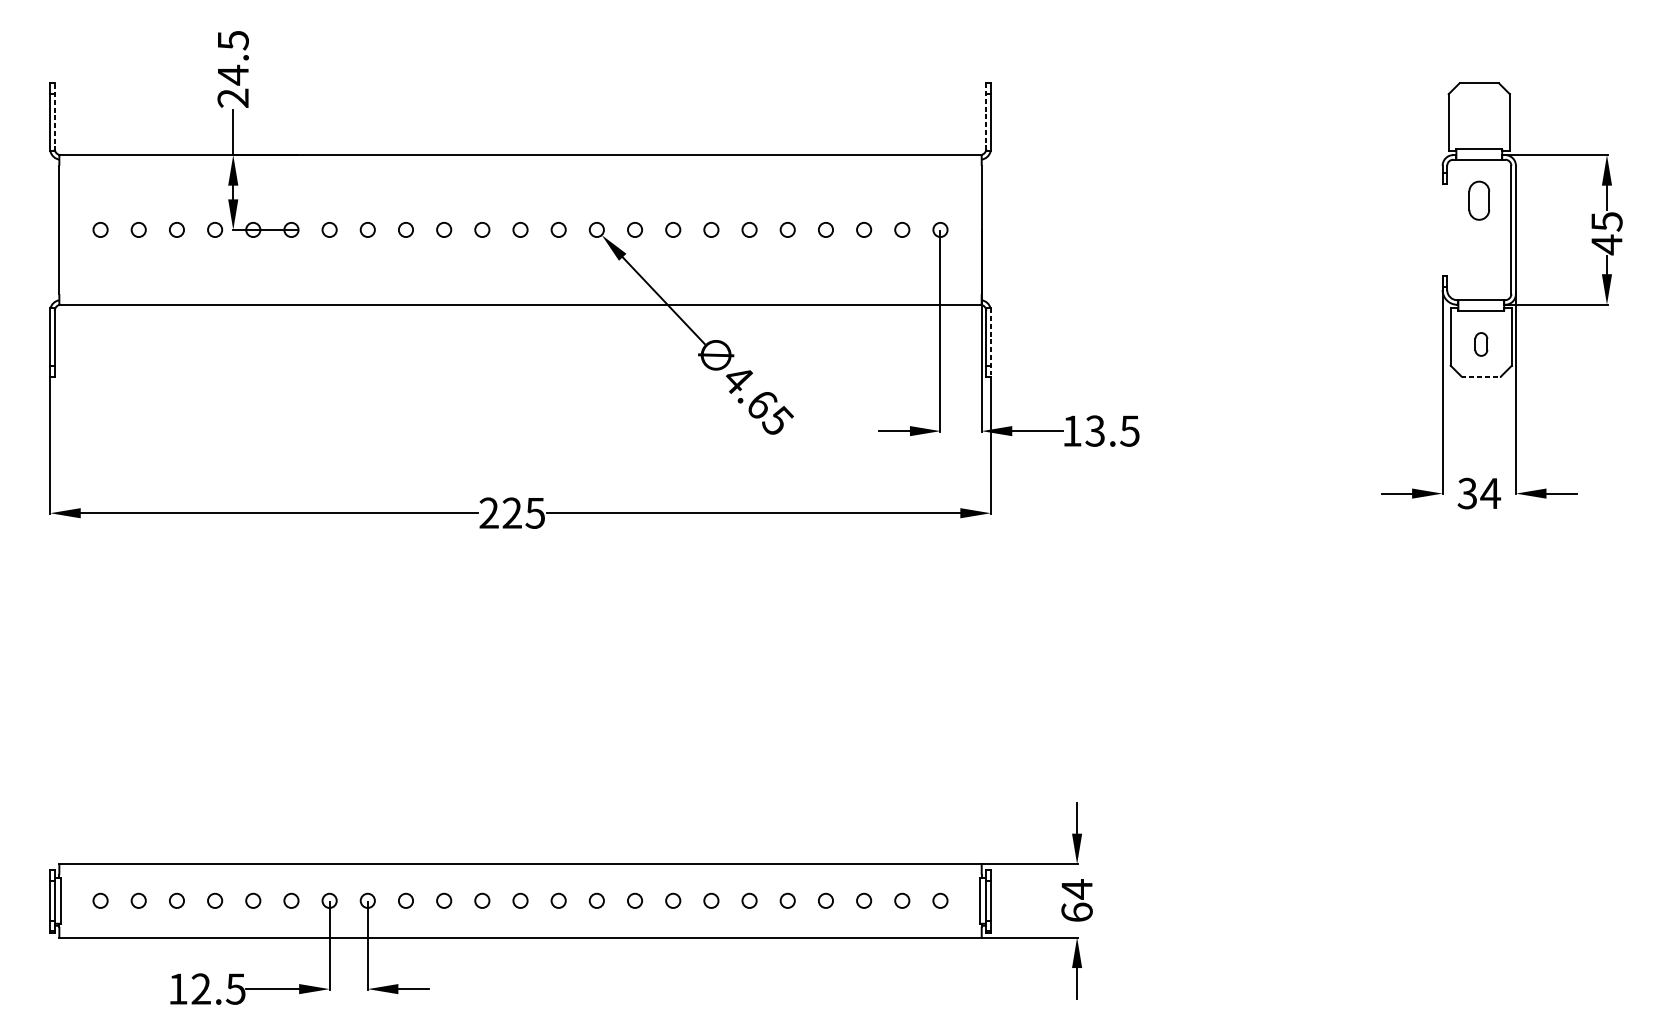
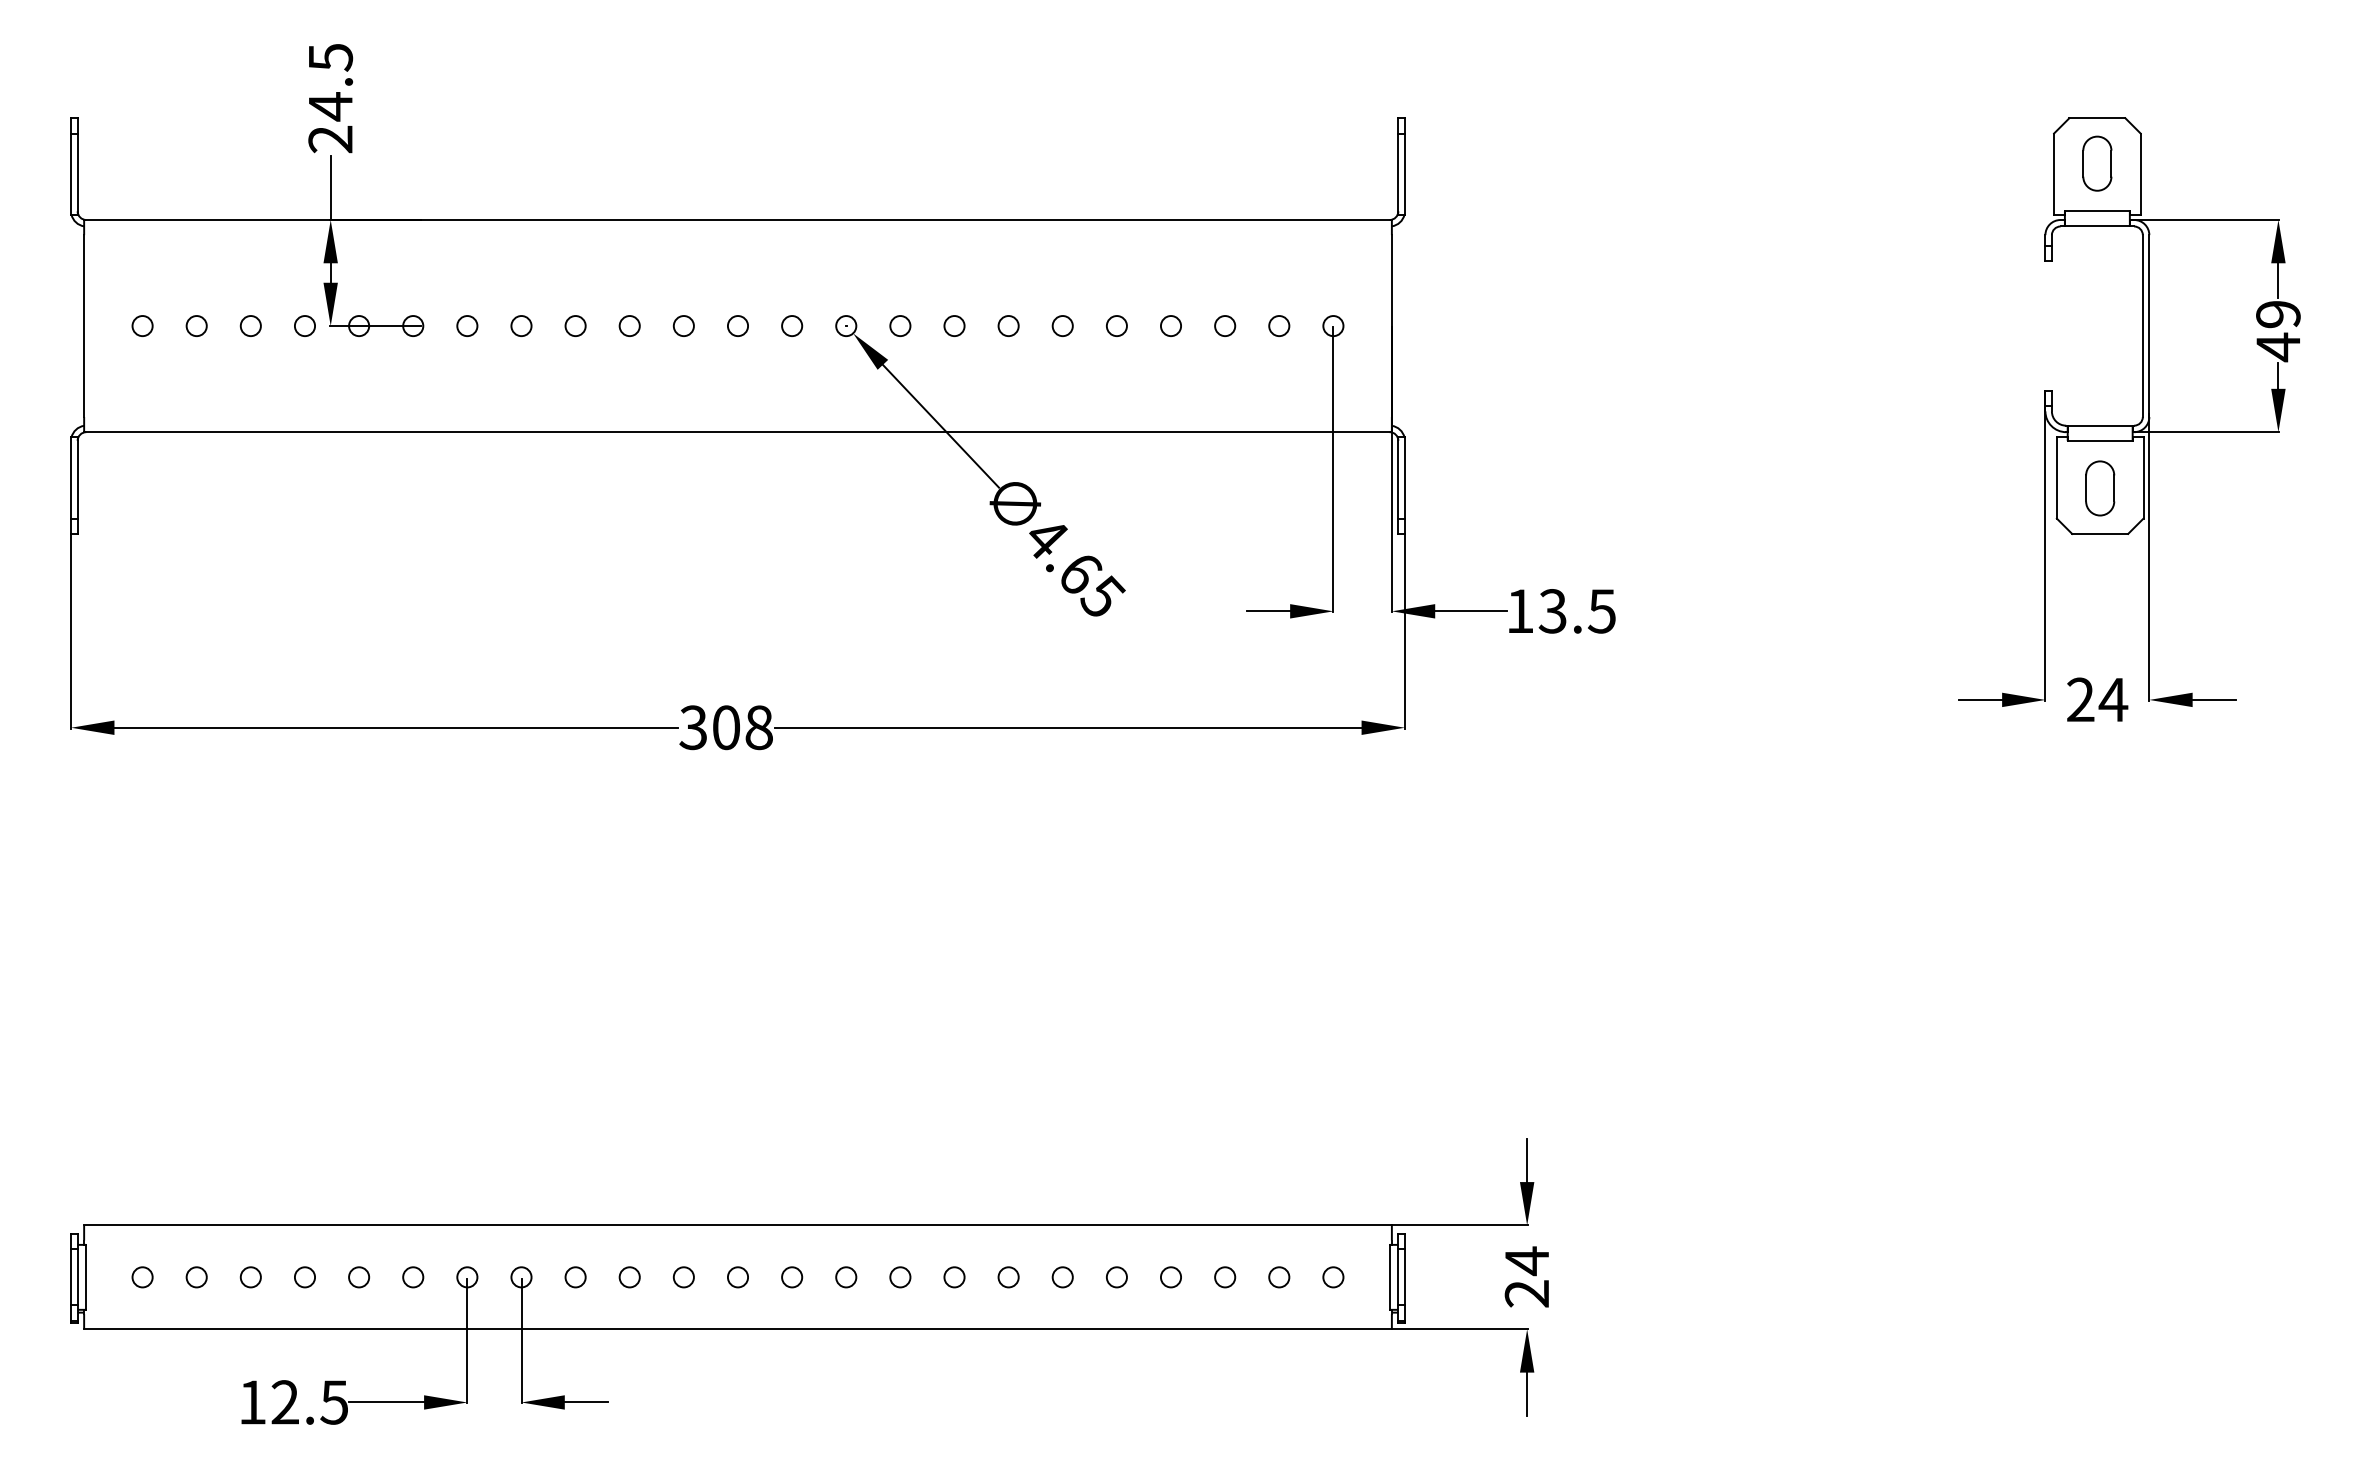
line: (54, 117) -> (77, 166), dashed -> solid
line: (986, 117) -> (1398, 166), dashed -> solid
part: (1479, 200) -> (2097, 163), moved
text: (1607, 221) -> (2278, 314), 45 -> 49
line: (990, 343) -> (1404, 486), dashed -> solid
part: (1481, 344) -> (2100, 488), size x1.67
line: (1481, 376) -> (2100, 533), dashed -> solid
text: (1467, 494) -> (2080, 700), 34 -> 24
text: (511, 513) -> (725, 727), 225 -> 308
text: (1076, 912) -> (1526, 1293), 64 -> 24

